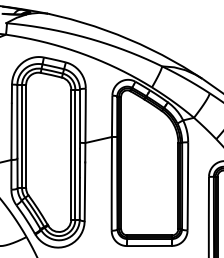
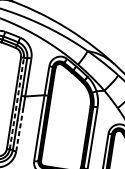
line: (75, 154) -> (17, 103), solid -> dashed
line: (84, 191) -> (19, 130), solid -> dashed

